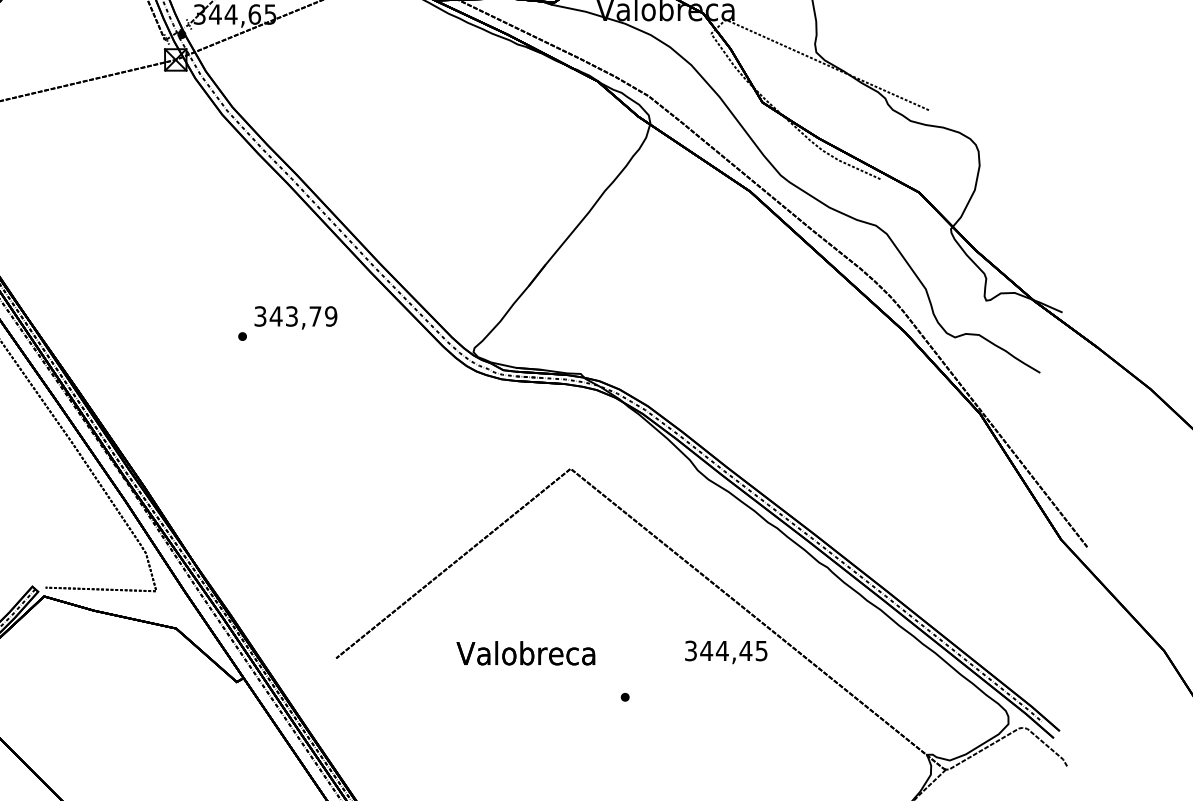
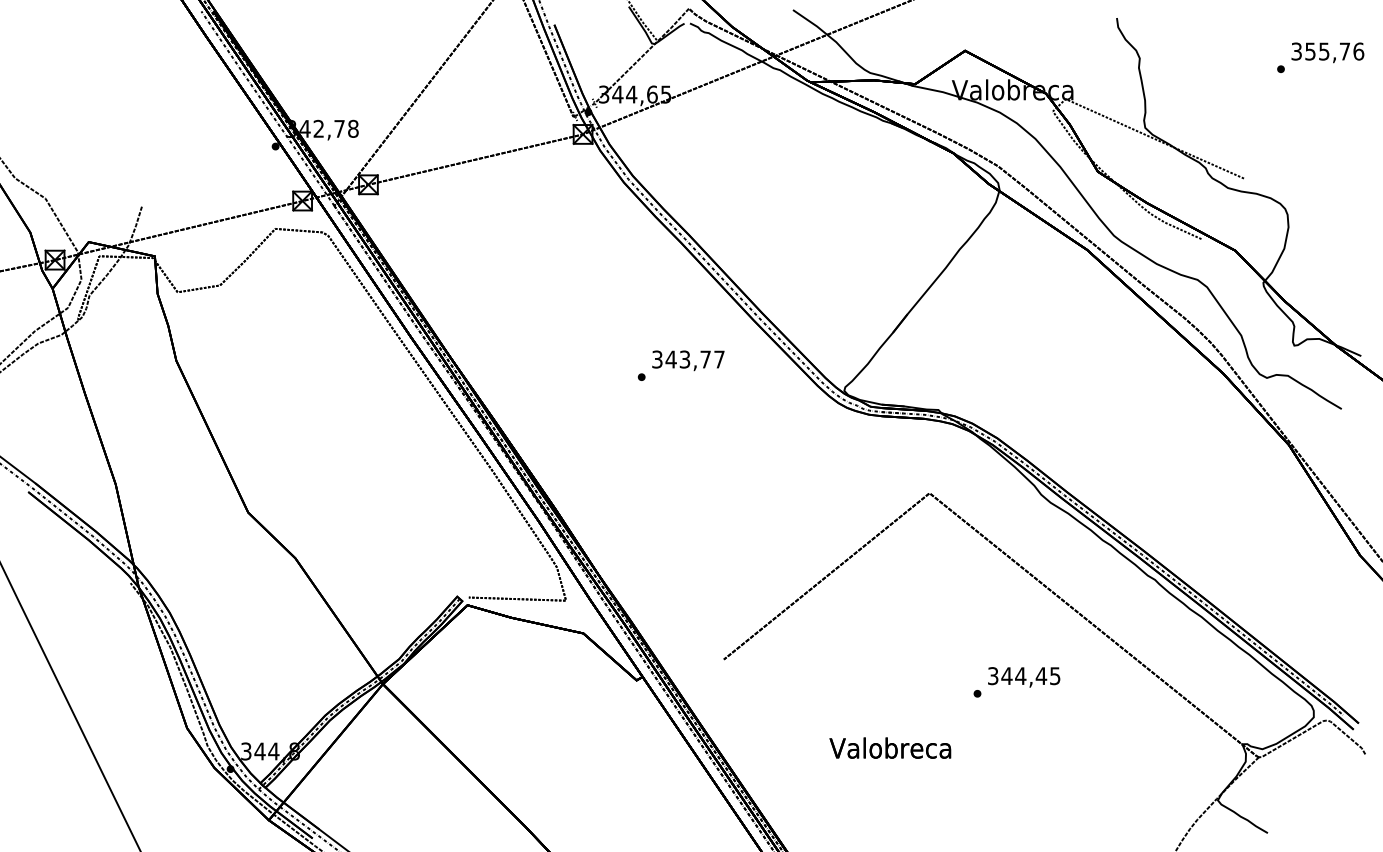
text: (331, 316) -> (719, 359), 343,79 -> 343,77
text: (526, 652) -> (890, 747), moved
text: (726, 652) -> (1024, 677), moved

